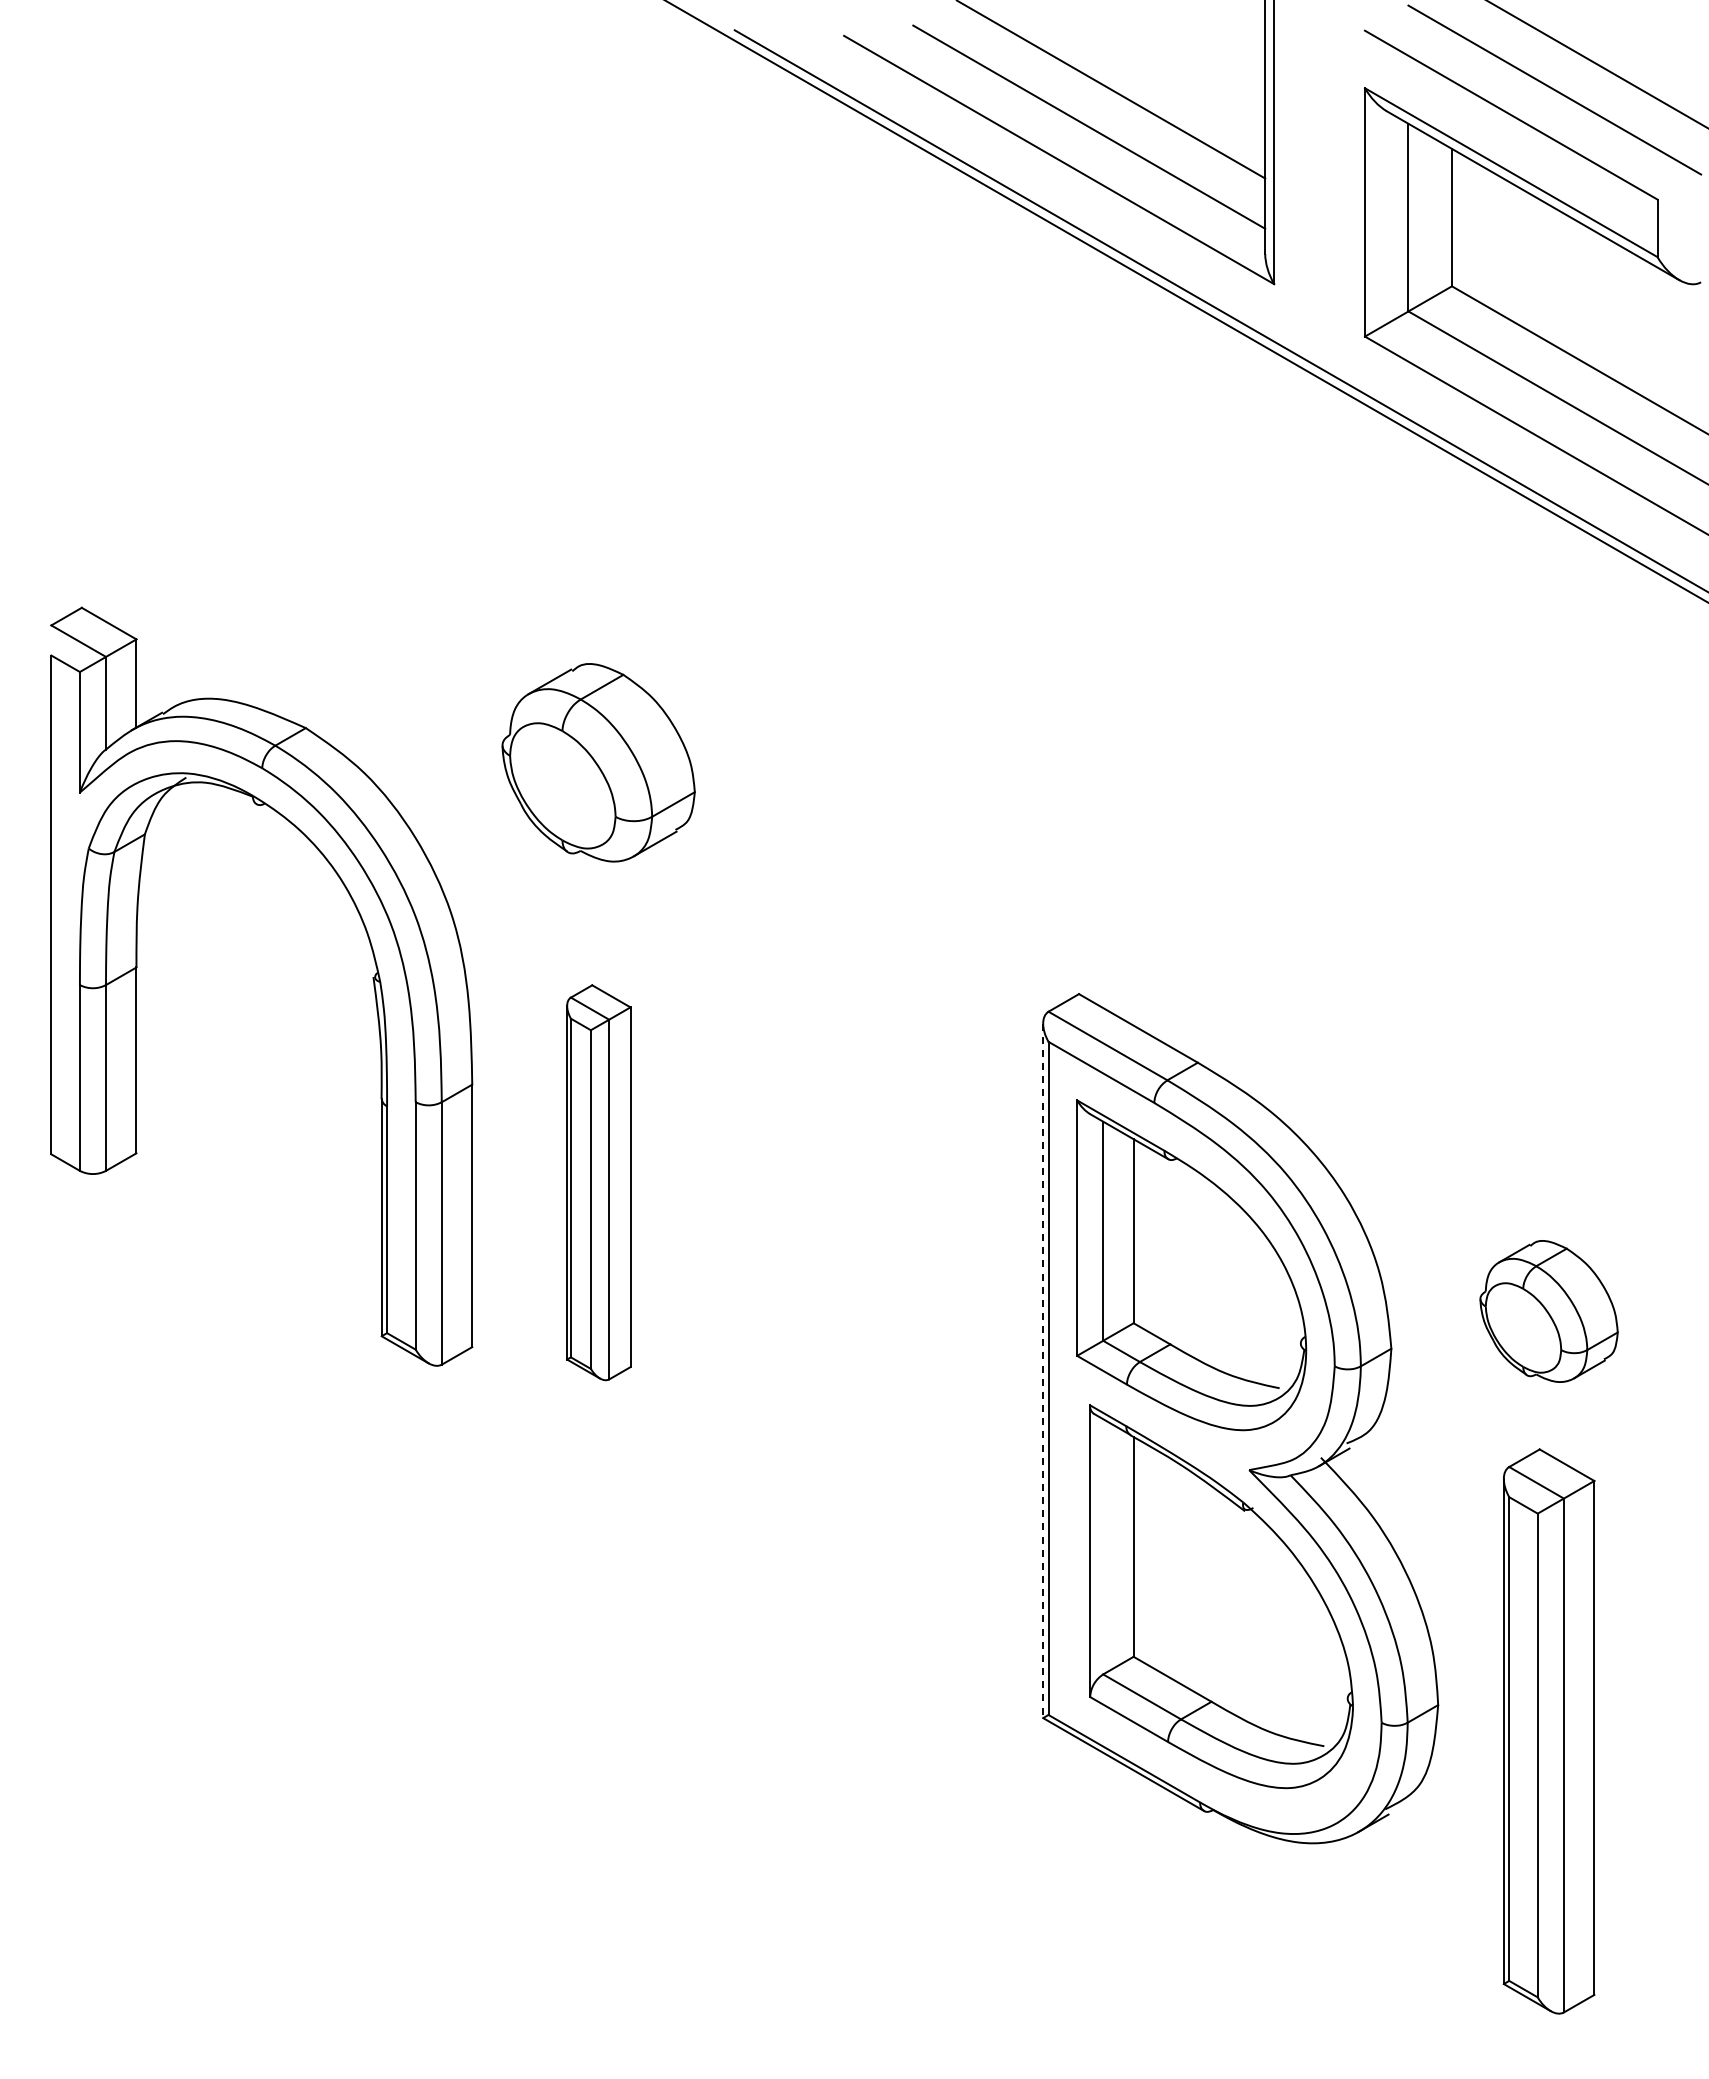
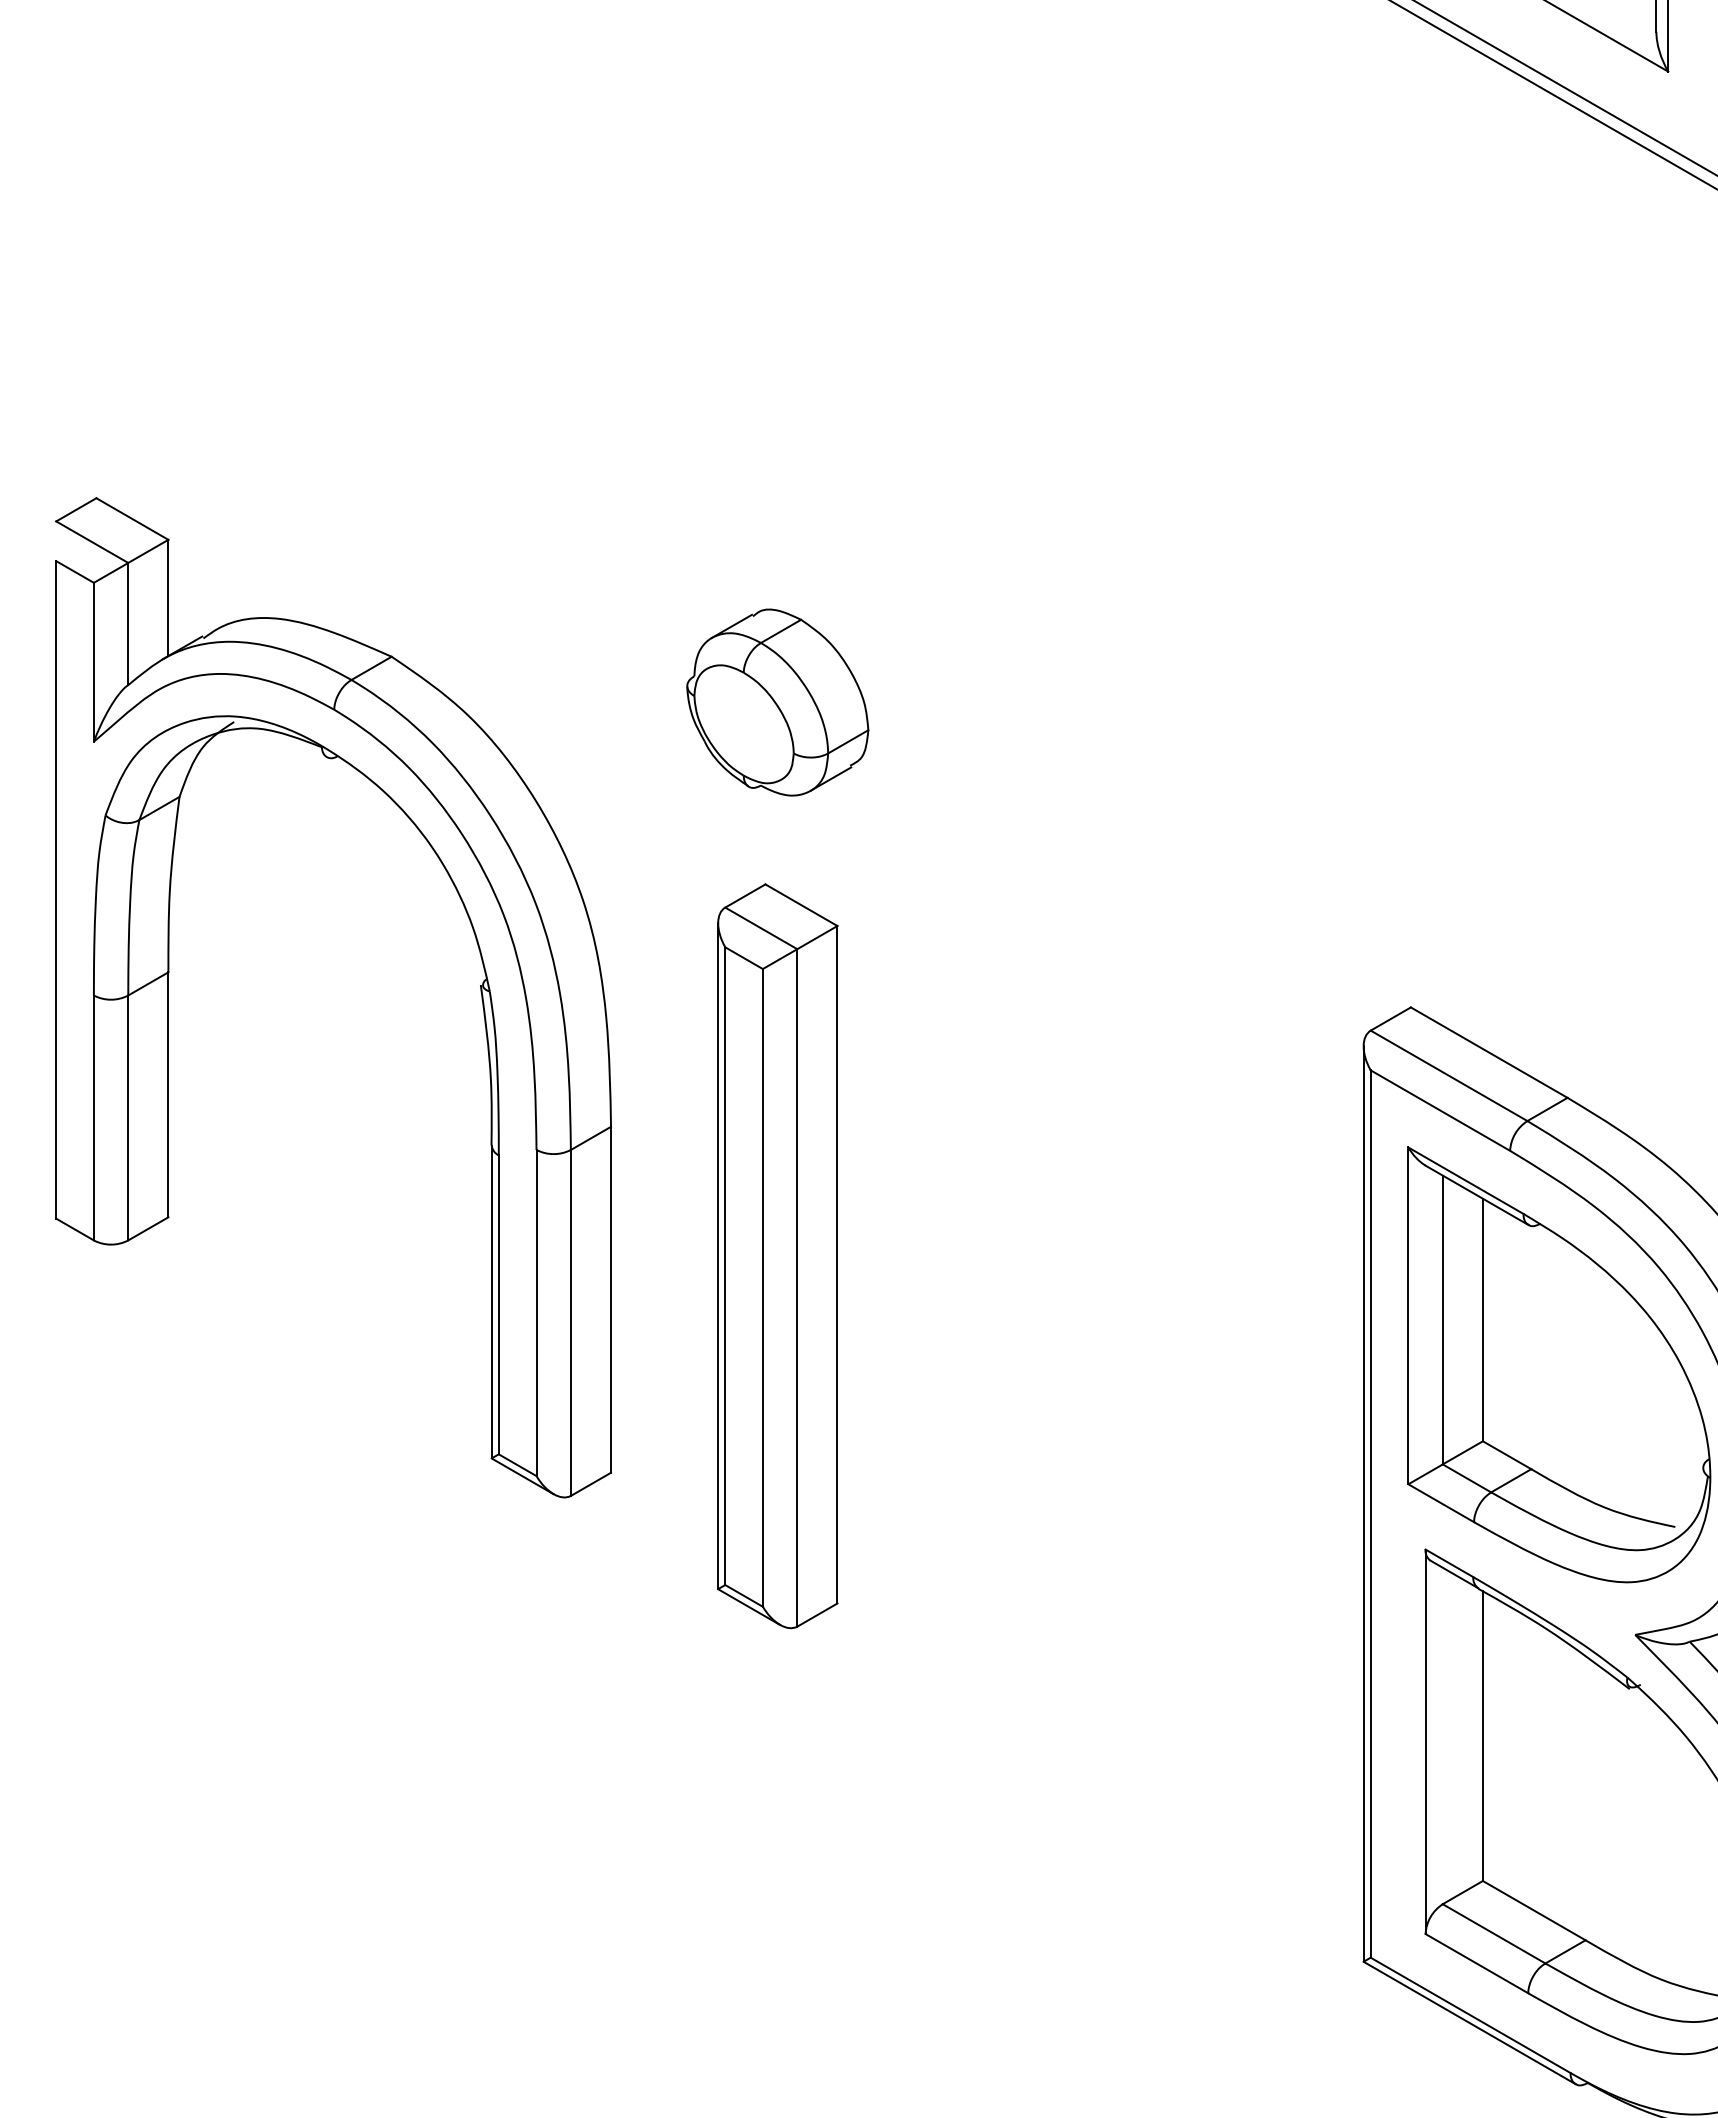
part: (598, 762) -> (777, 702), size x0.71
part: (598, 1182) -> (777, 1255), size x1.43
line: (1043, 1371) -> (1364, 1504), dashed -> solid

